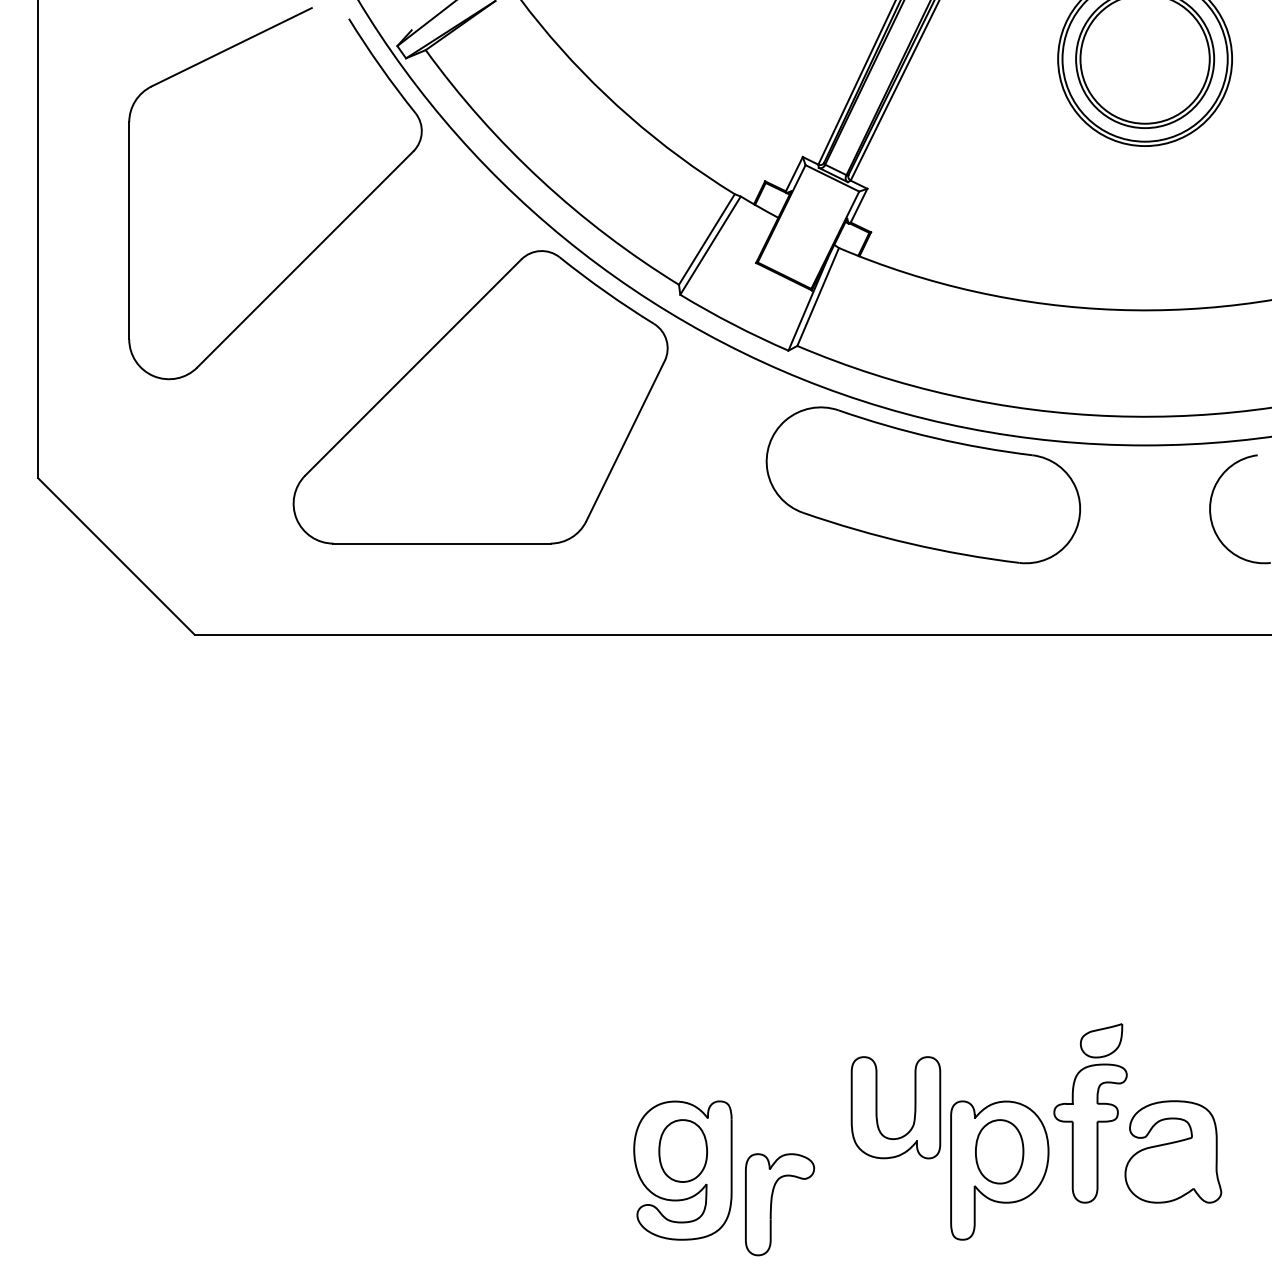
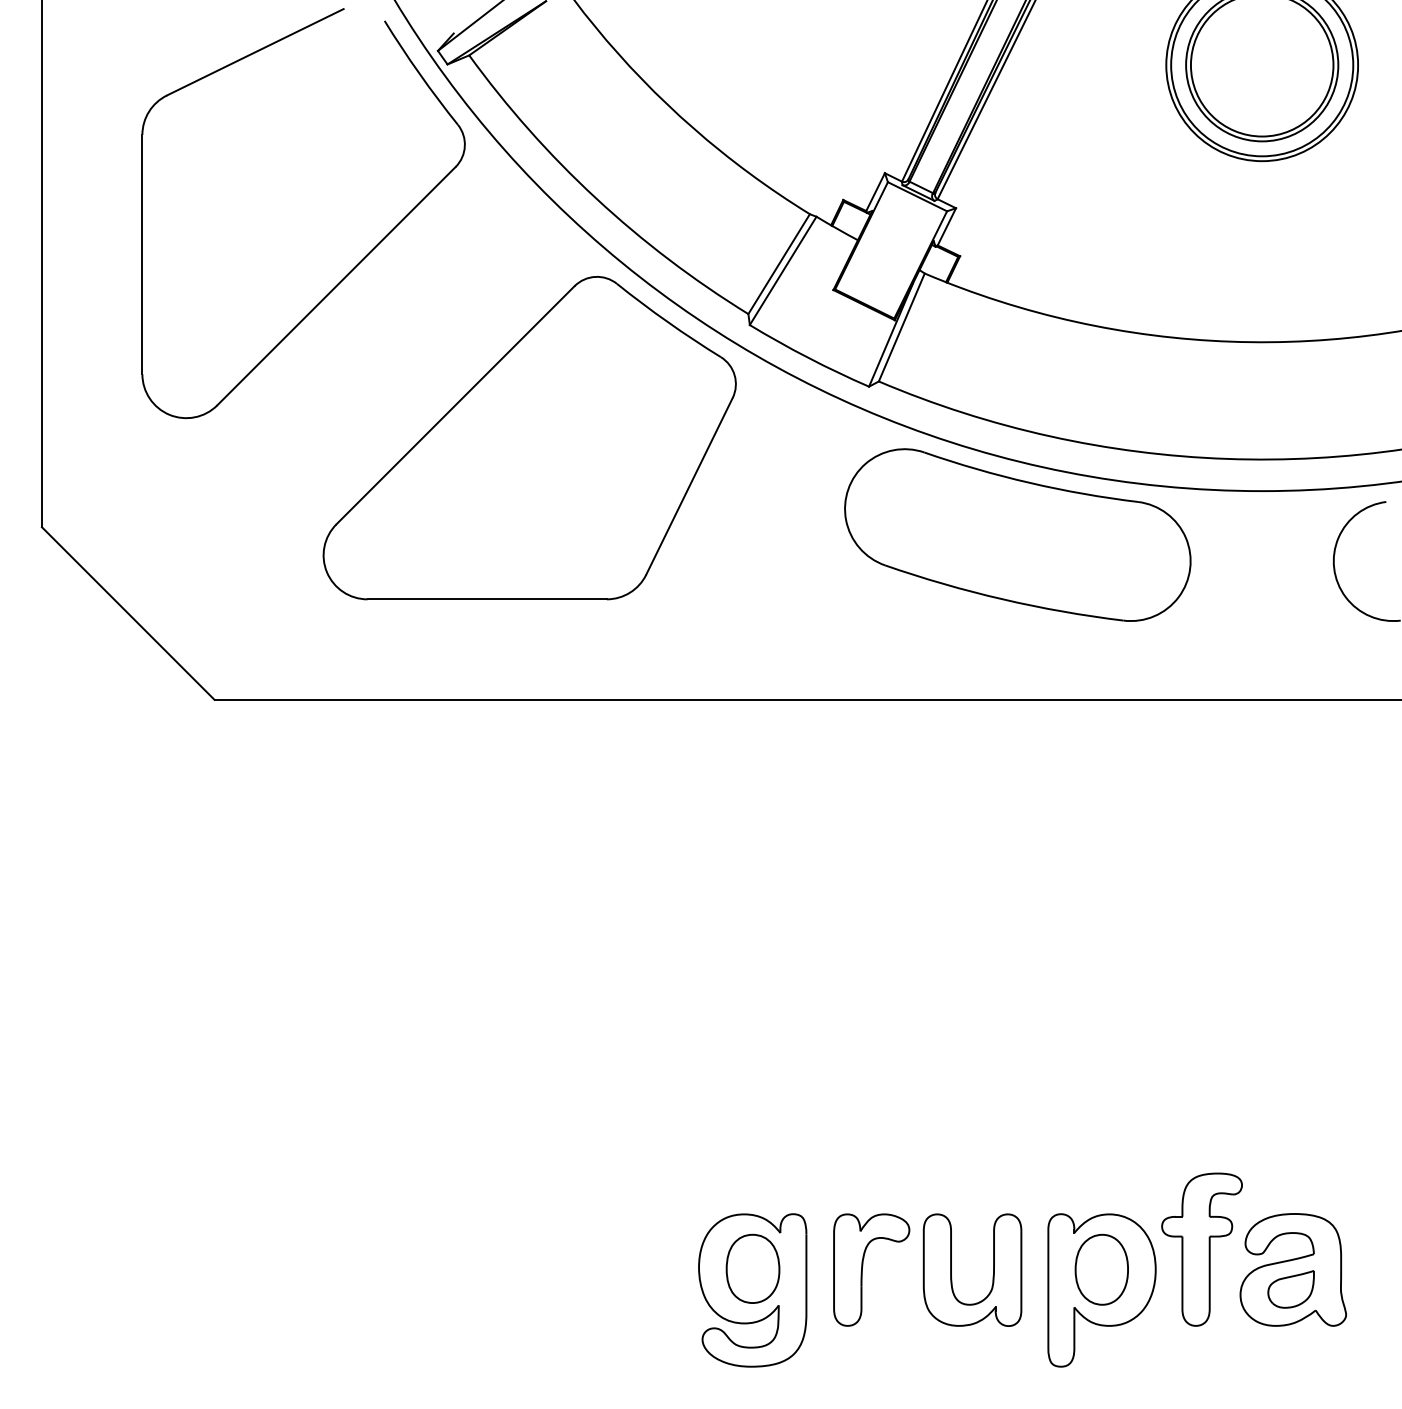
part: (1100, 1040) -> (1290, 1289), moved
part: (876, 1107) -> (951, 1269), moved
part: (772, 1201) -> (863, 1266), moved

